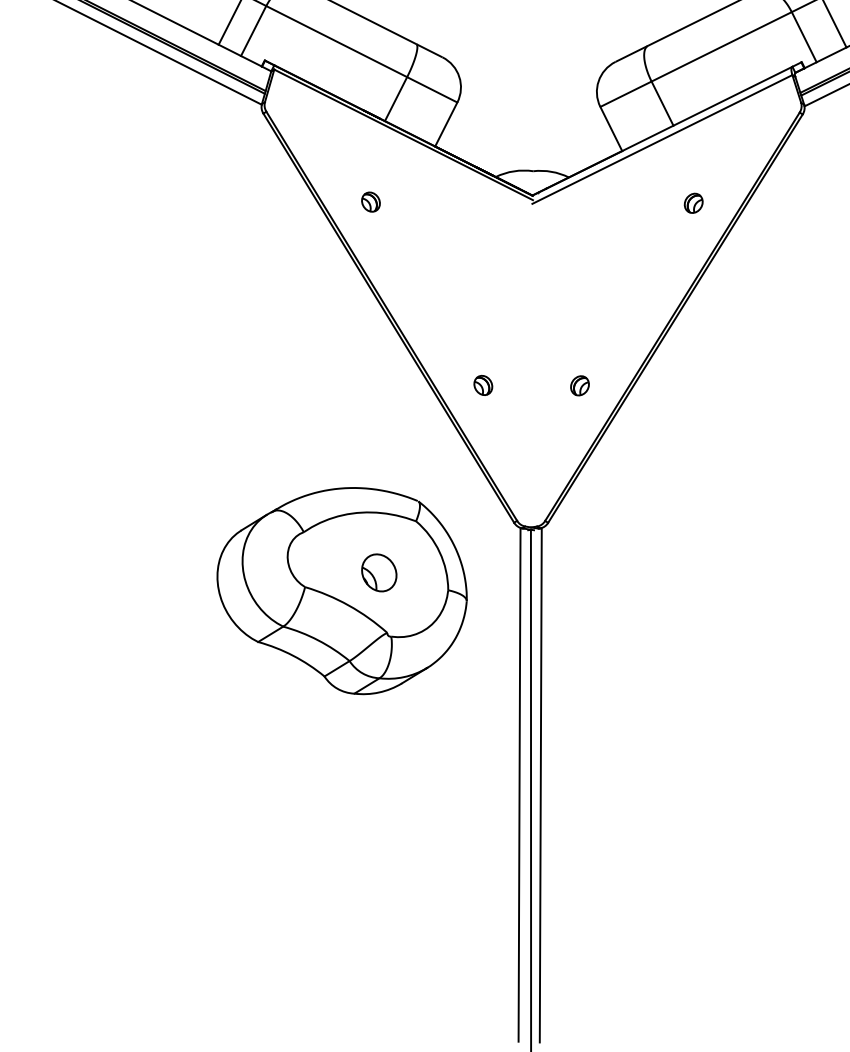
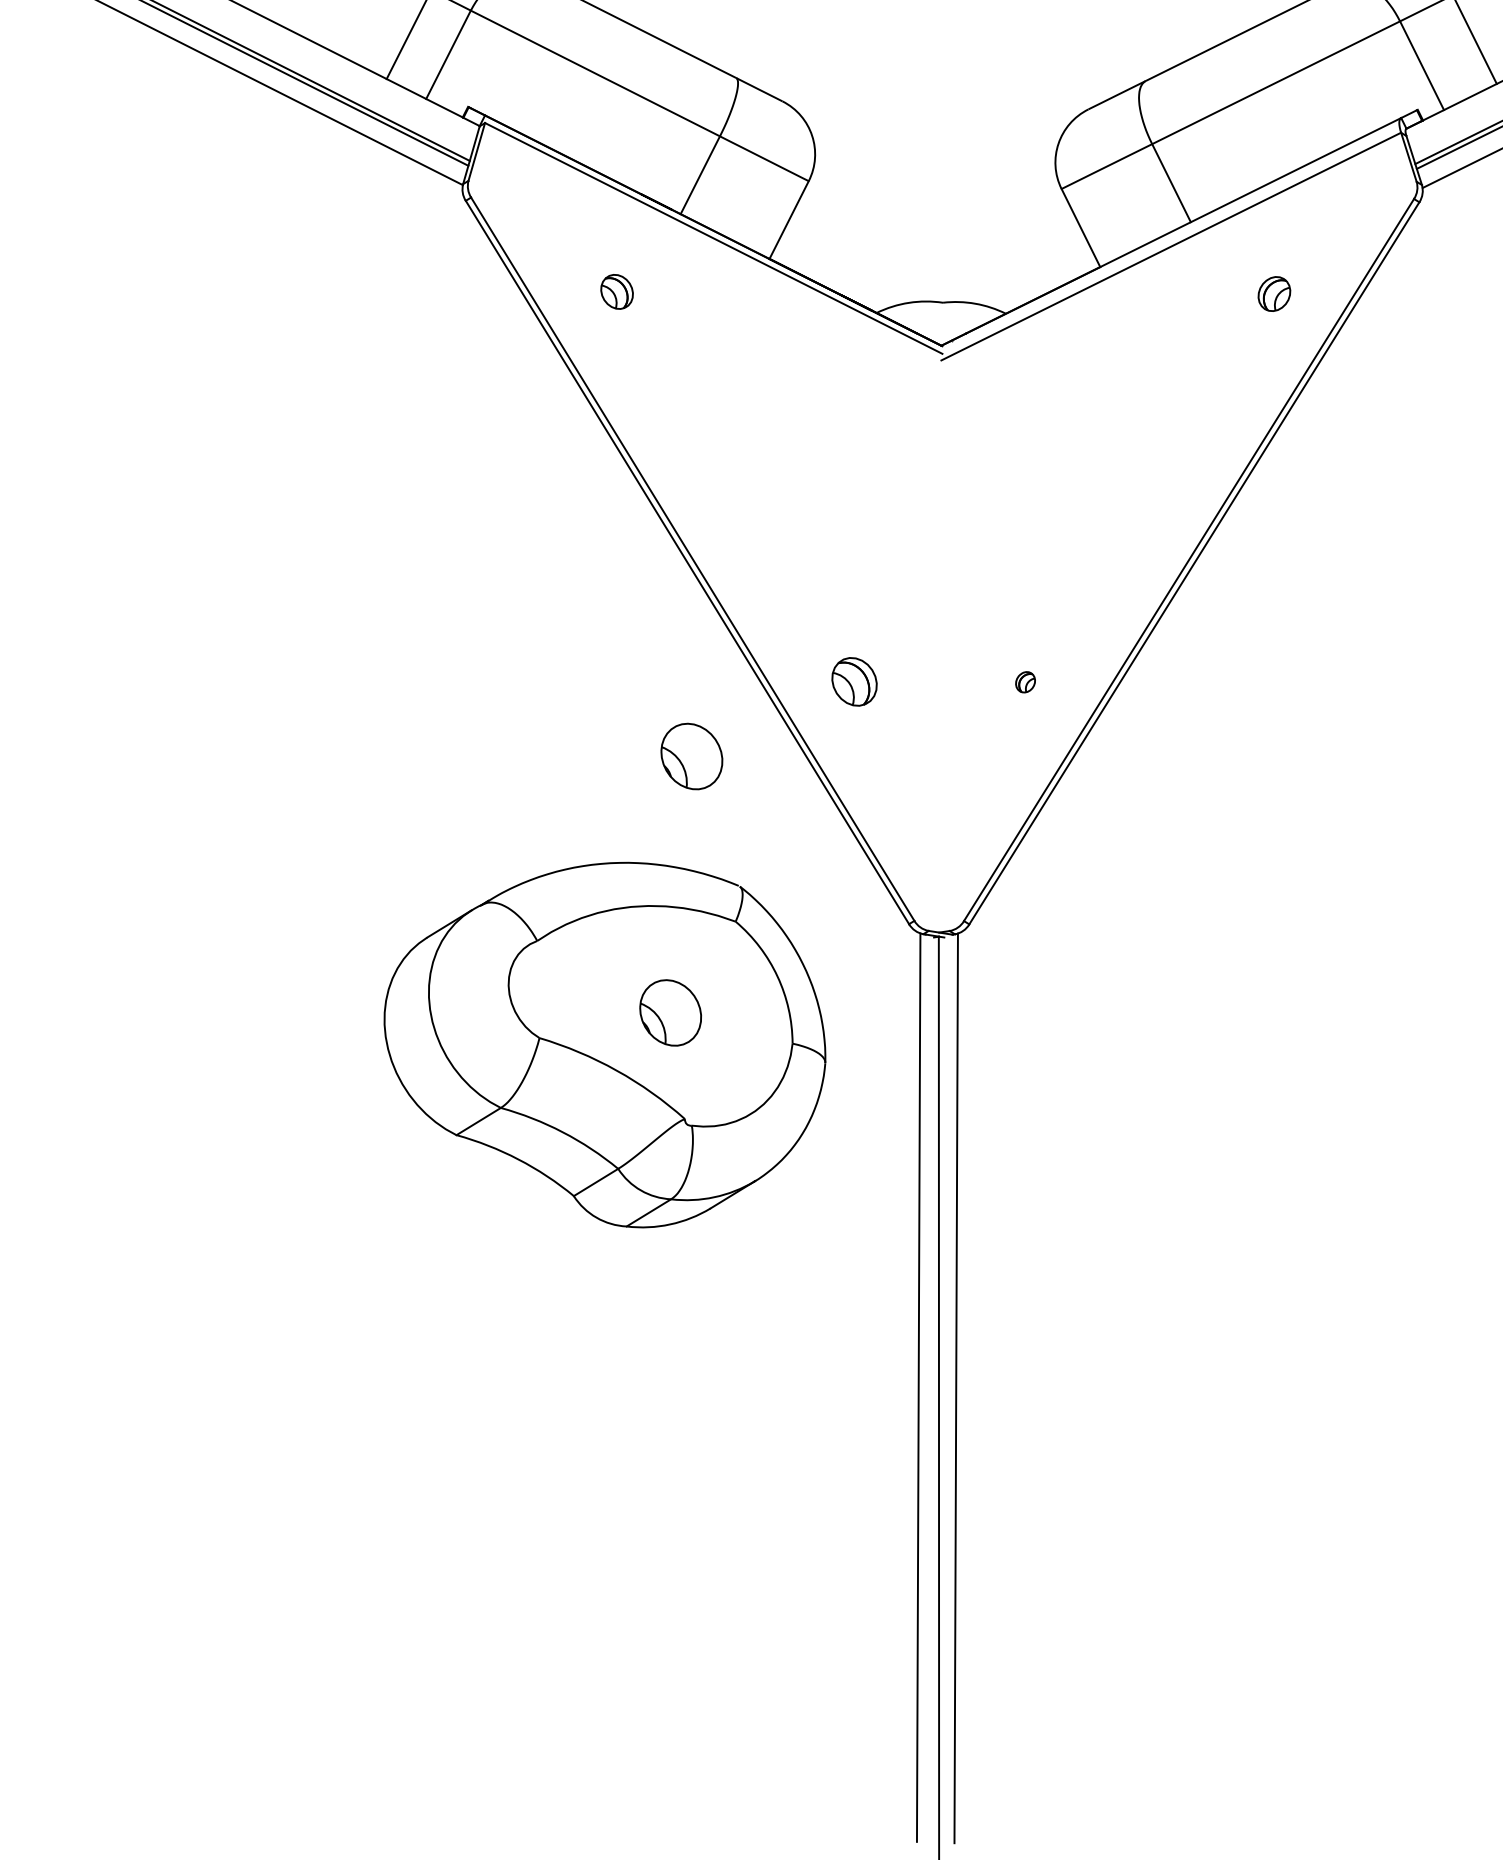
part: (370, 201) -> (616, 290), moved
part: (693, 202) -> (1274, 292), moved
part: (483, 384) -> (854, 679), size x1.4
part: (579, 385) -> (1024, 681), size x0.6
part: (391, 427) -> (692, 755), added

